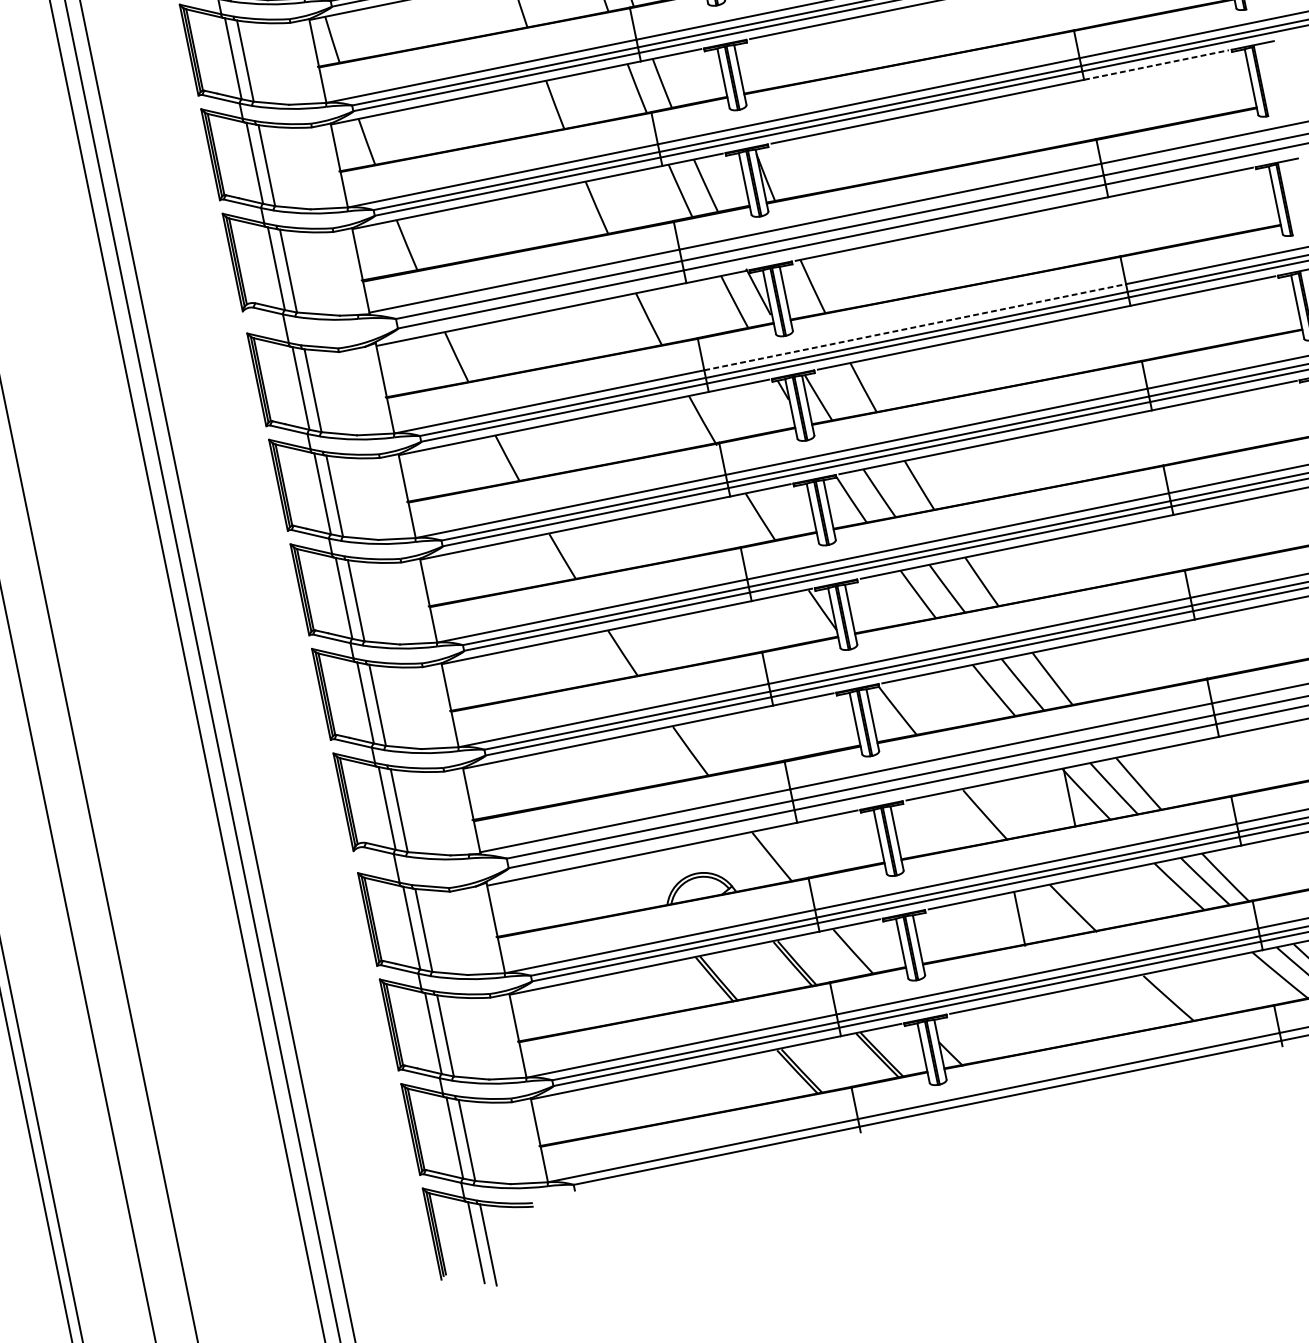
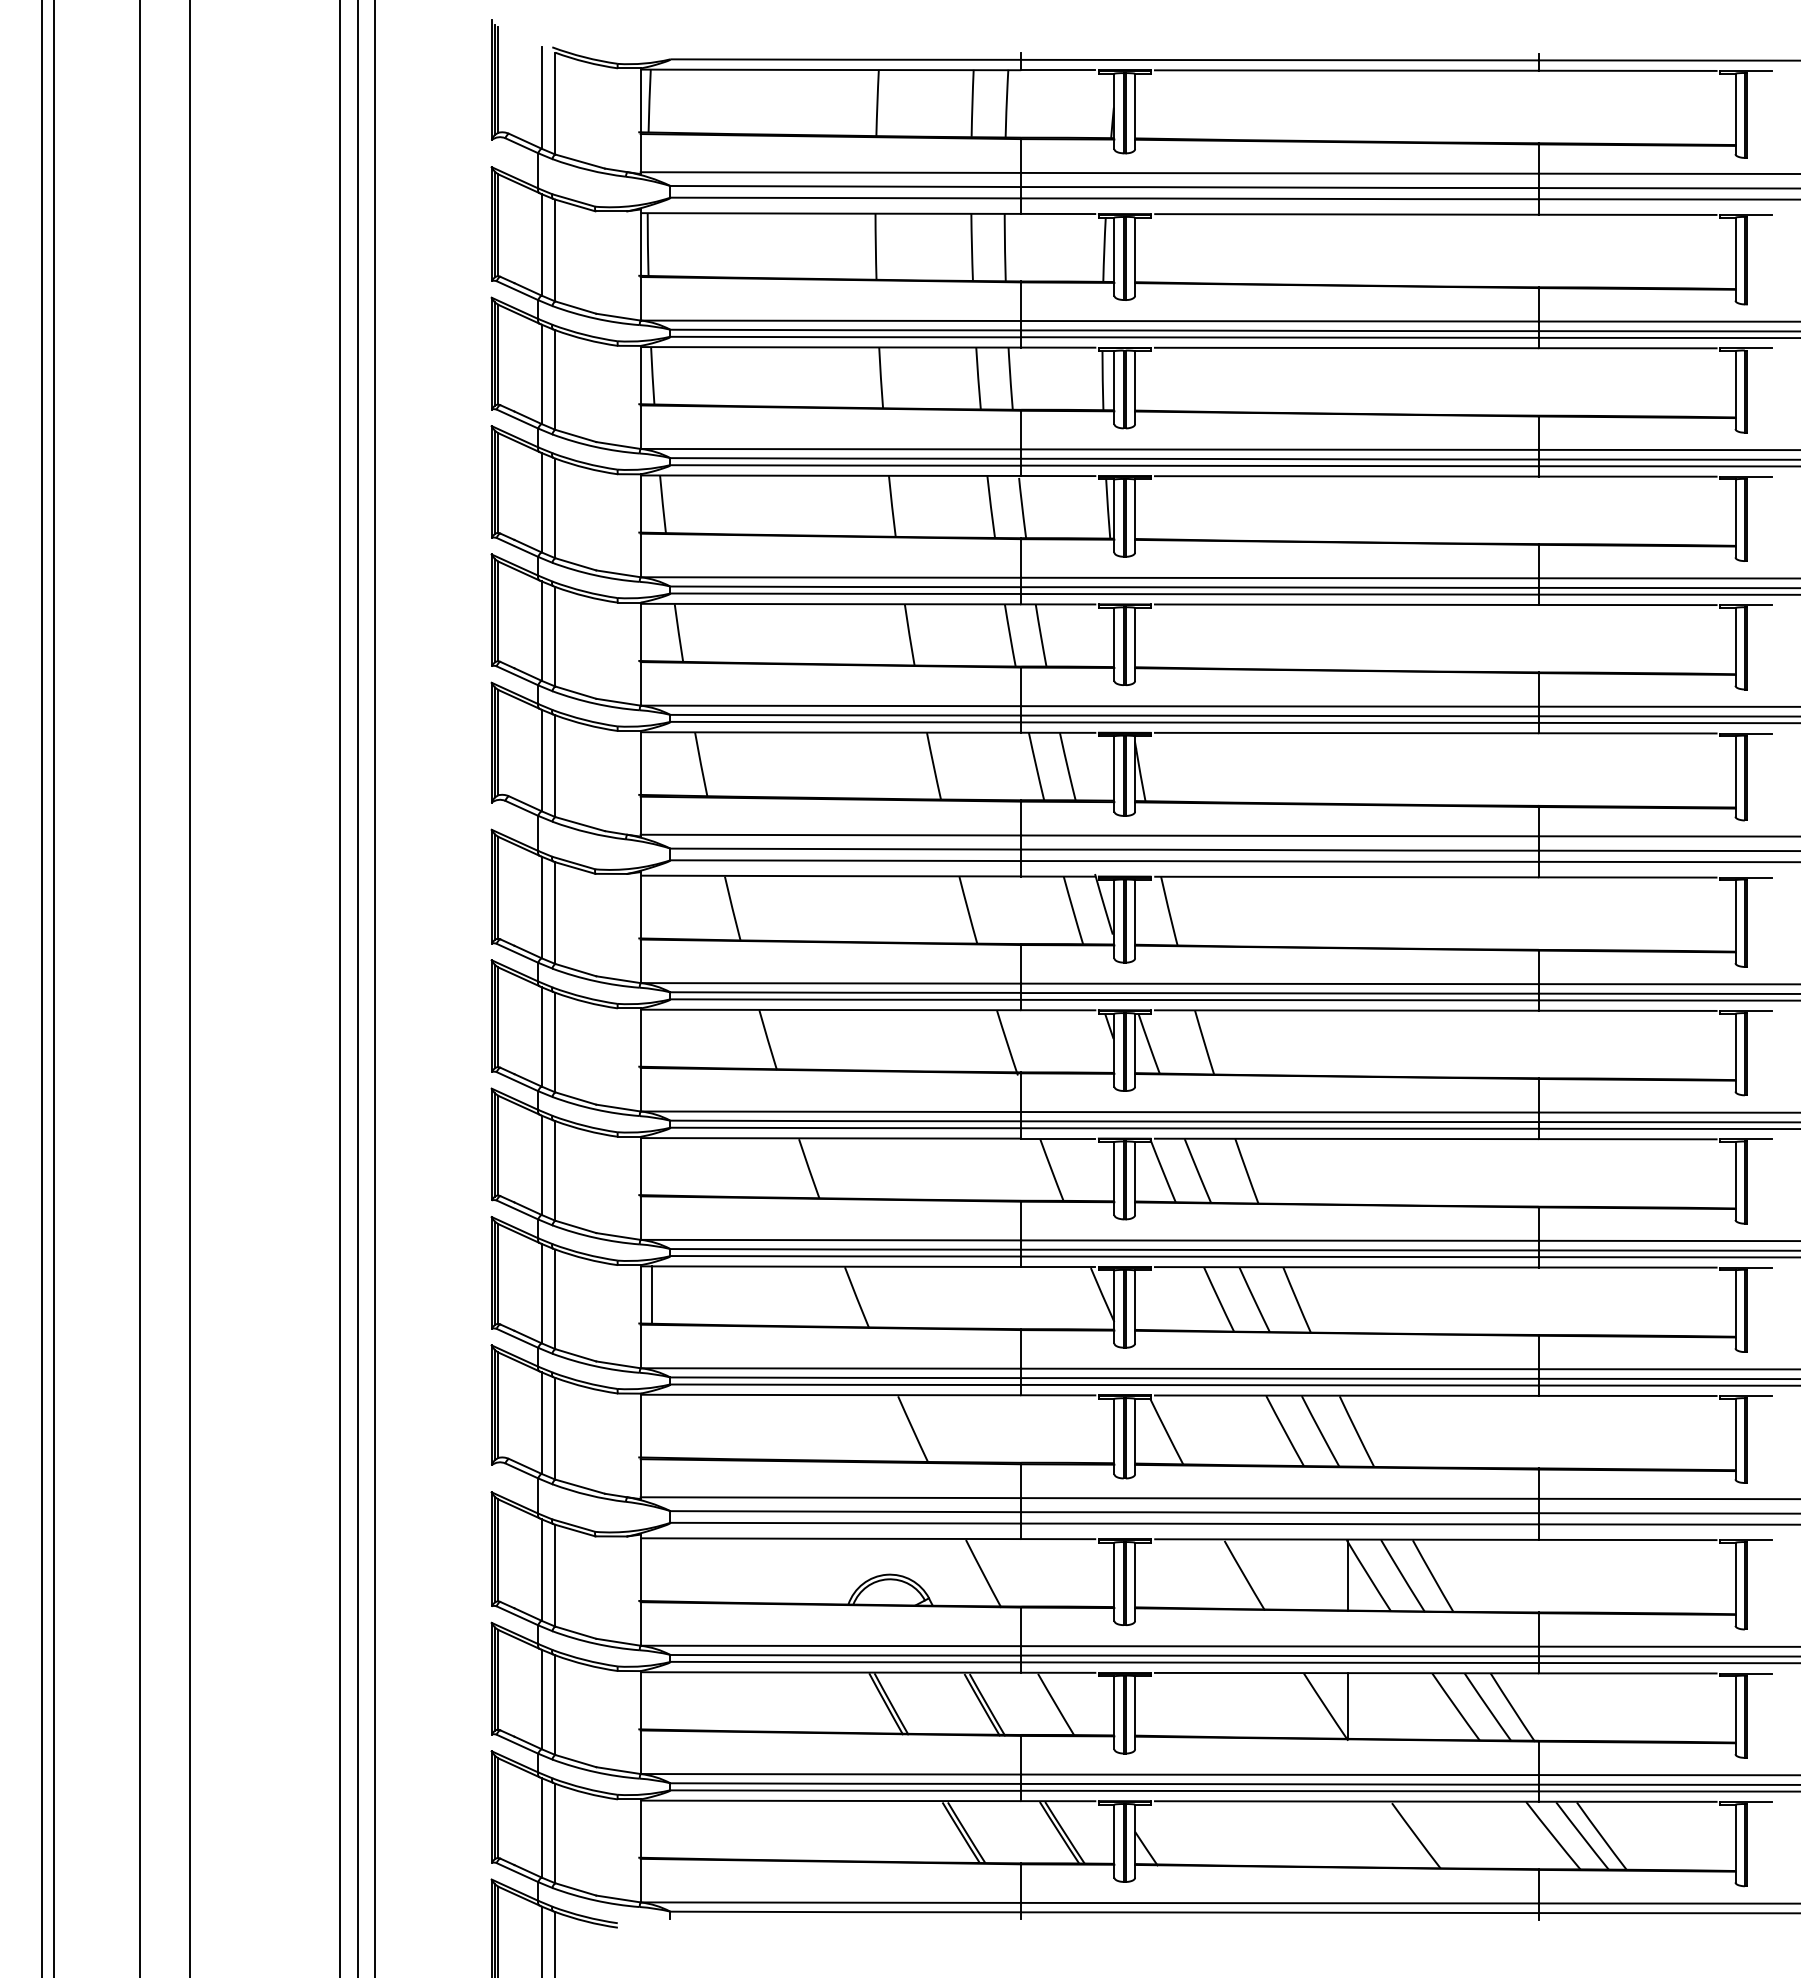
line: (1156, 65) -> (1627, 733), dashed -> solid
line: (915, 326) -> (1280, 983), dashed -> solid
line: (455, 685) -> (651, 1294), added
line: (1020, 919) -> (1348, 1706), moved

